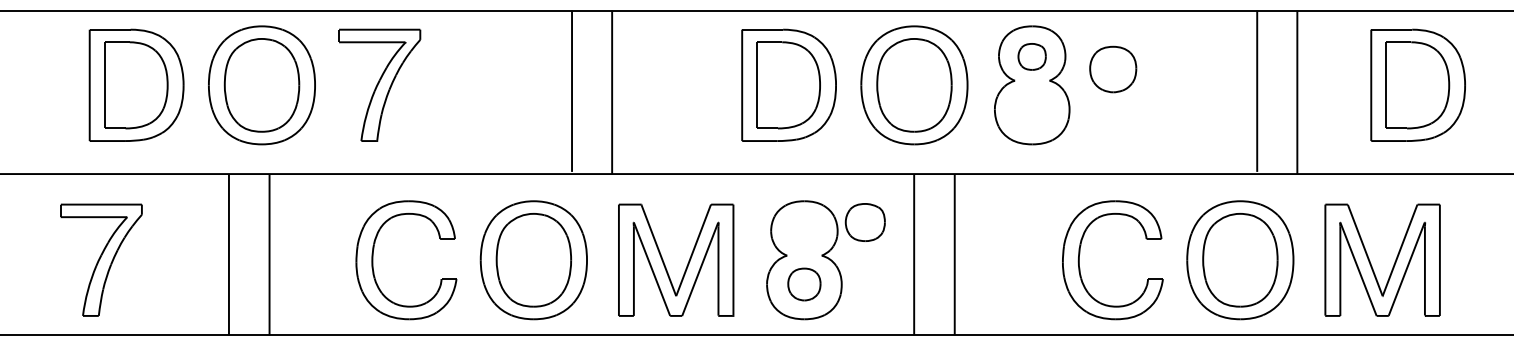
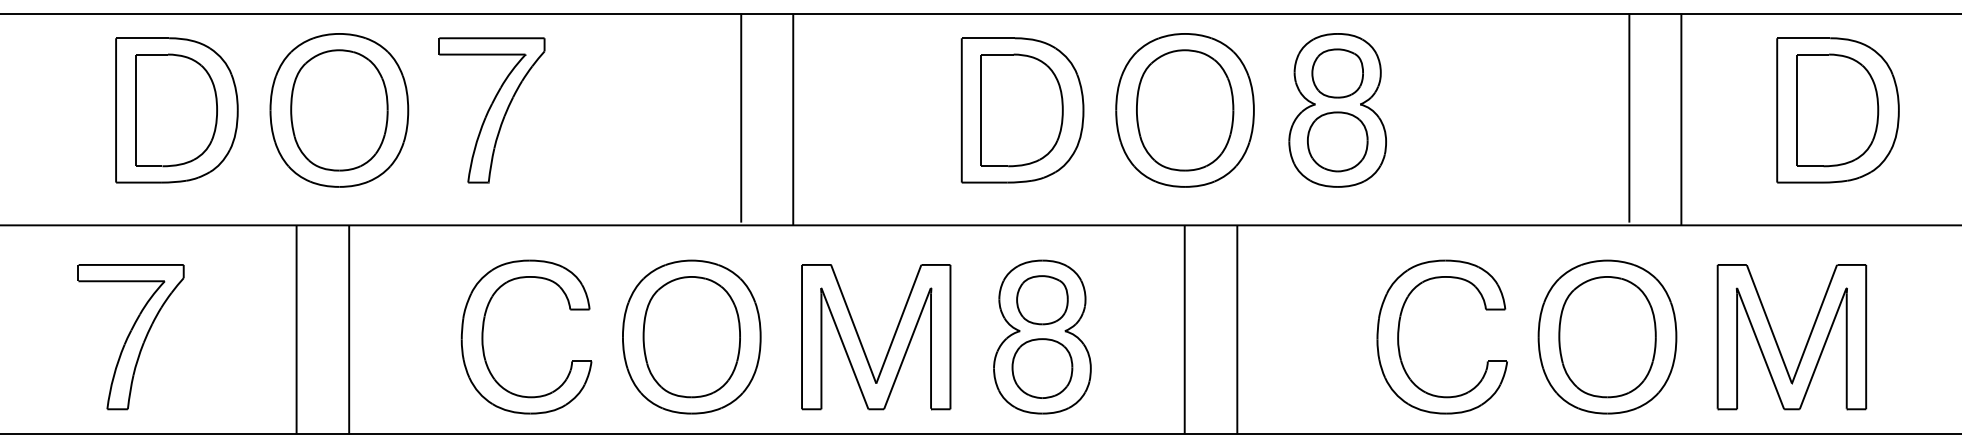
part: (1032, 56) -> (1337, 73), size x1.43
part: (1113, 69) -> (1337, 141), moved
part: (865, 222) -> (1042, 300), moved
part: (804, 284) -> (1042, 368), size x1.43

